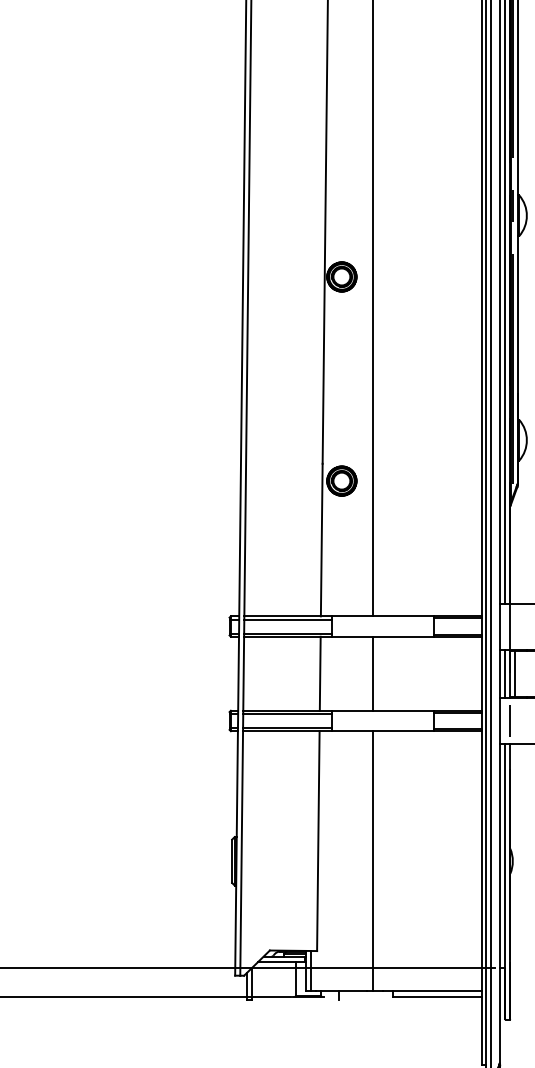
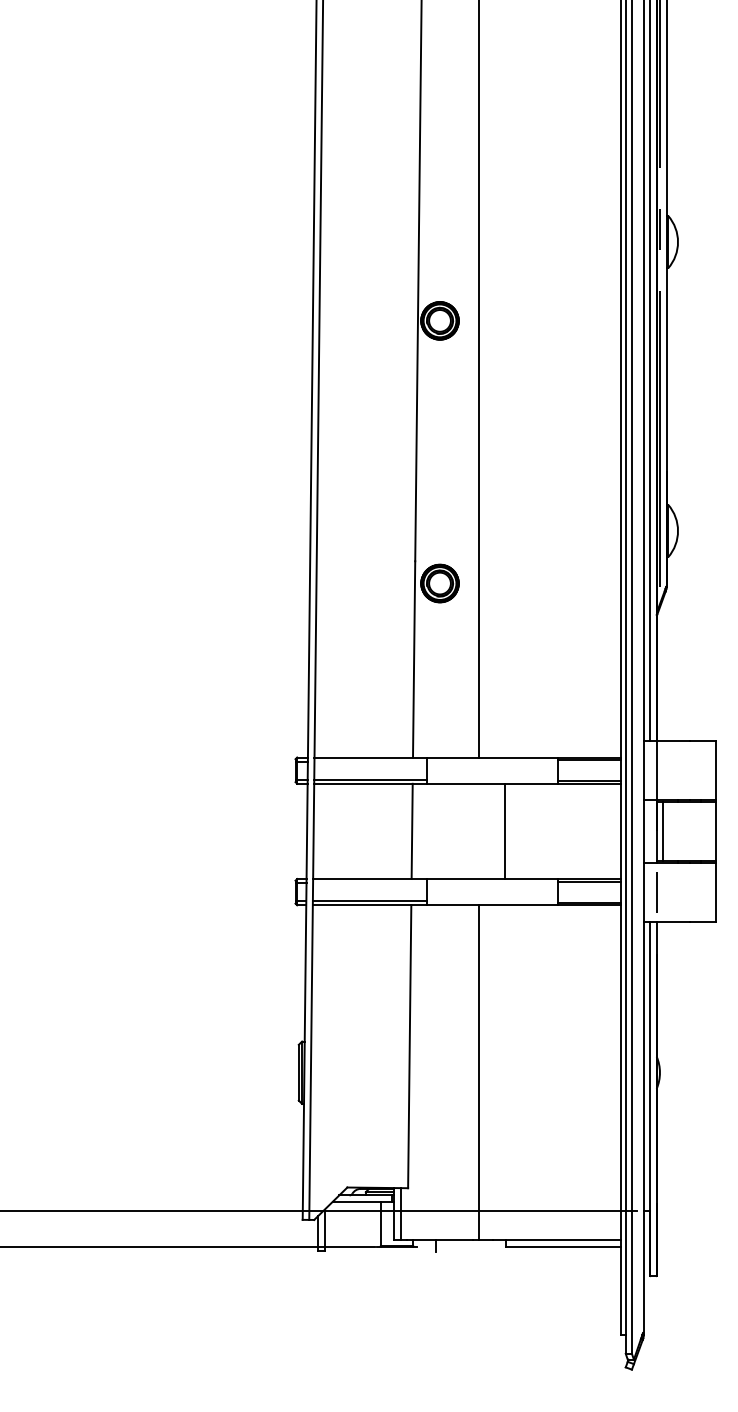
line: (287, 619) -> (370, 761), removed
line: (372, 673) -> (505, 831), moved
line: (505, 673) -> (650, 831), removed
line: (287, 714) -> (369, 883), removed

